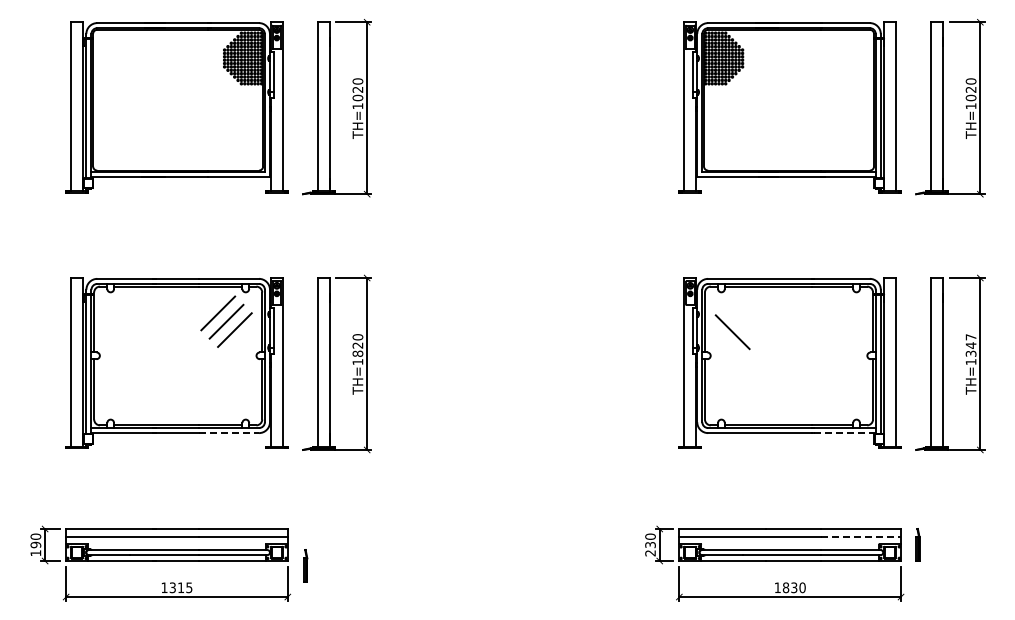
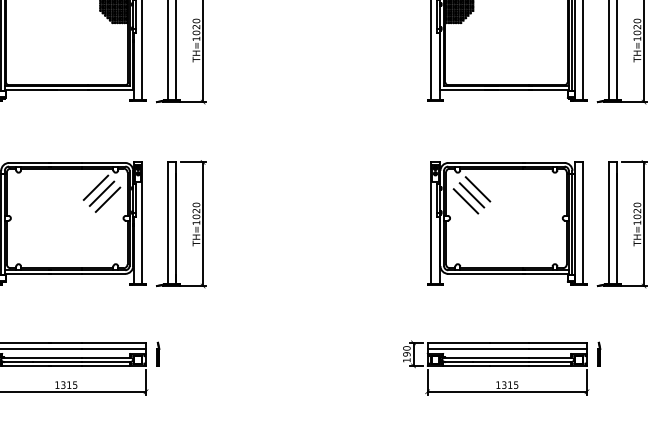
line: (749, 315) -> (478, 189), added
line: (740, 323) -> (471, 195), added
text: (970, 345) -> (636, 210), TH=1347 -> TH=1020
text: (357, 353) -> (196, 216), TH=1820 -> TH=1020
line: (229, 433) -> (104, 274), dashed -> solid
line: (845, 433) -> (547, 274), dashed -> solid
line: (861, 537) -> (558, 348), dashed -> solid
text: (650, 548) -> (406, 356), 230 -> 190
part: (305, 565) -> (158, 354), moved
text: (793, 587) -> (509, 384), 1830 -> 1315

